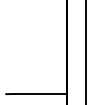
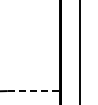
line: (40, 94) -> (34, 91), solid -> dashed

